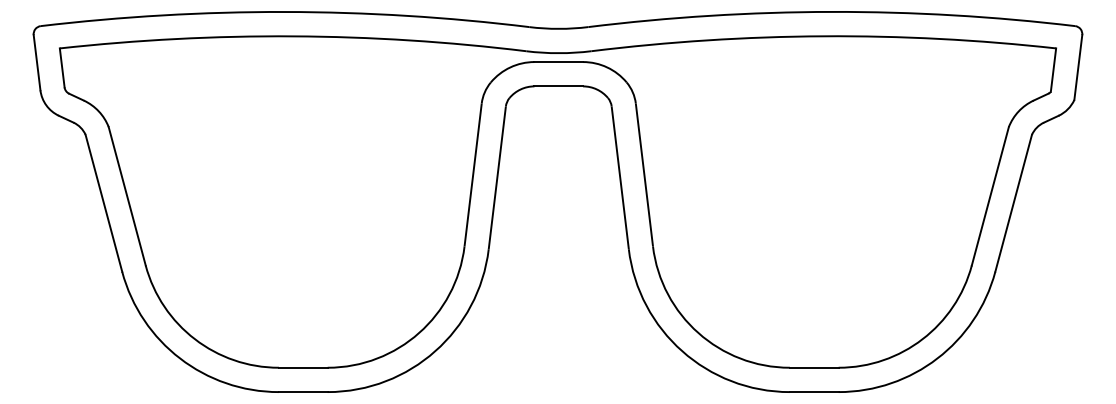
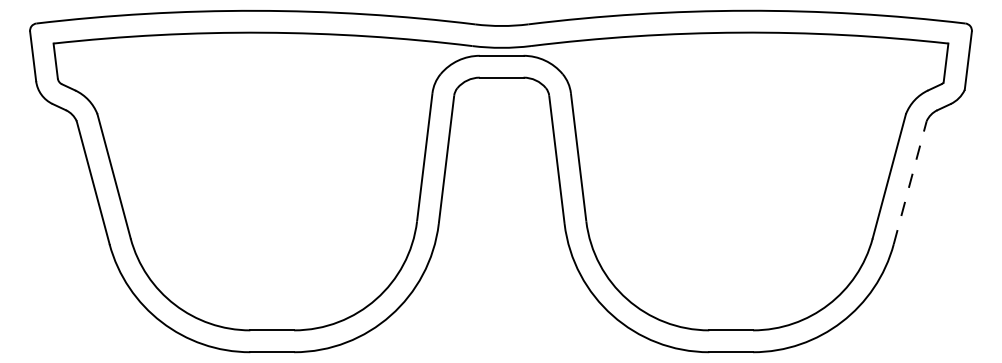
line: (1013, 203) -> (910, 182), solid -> dashed

